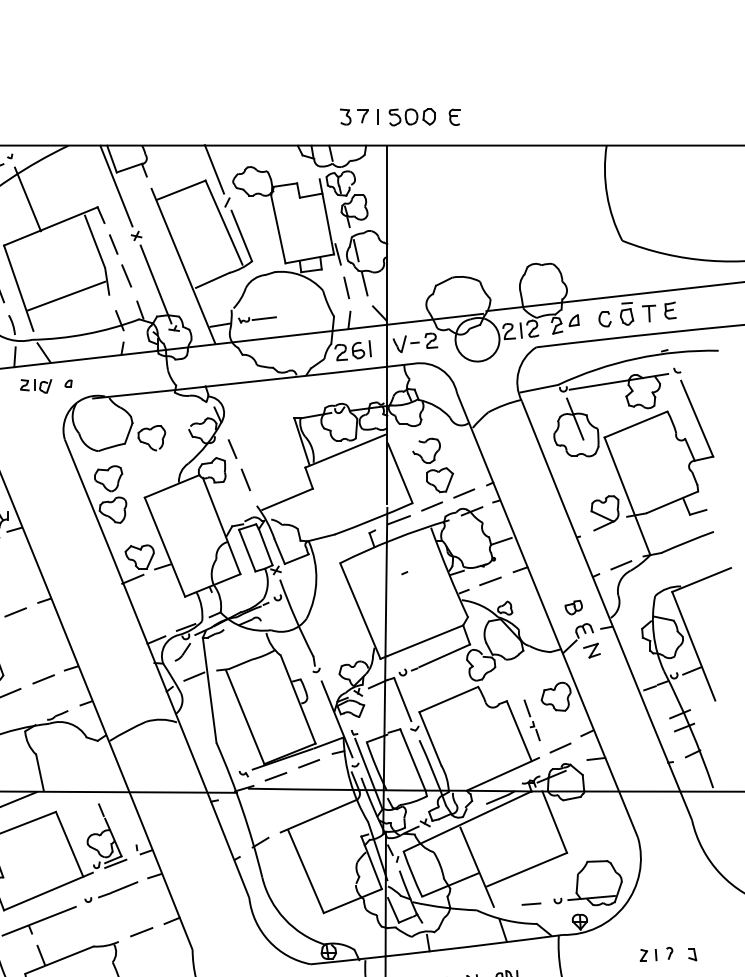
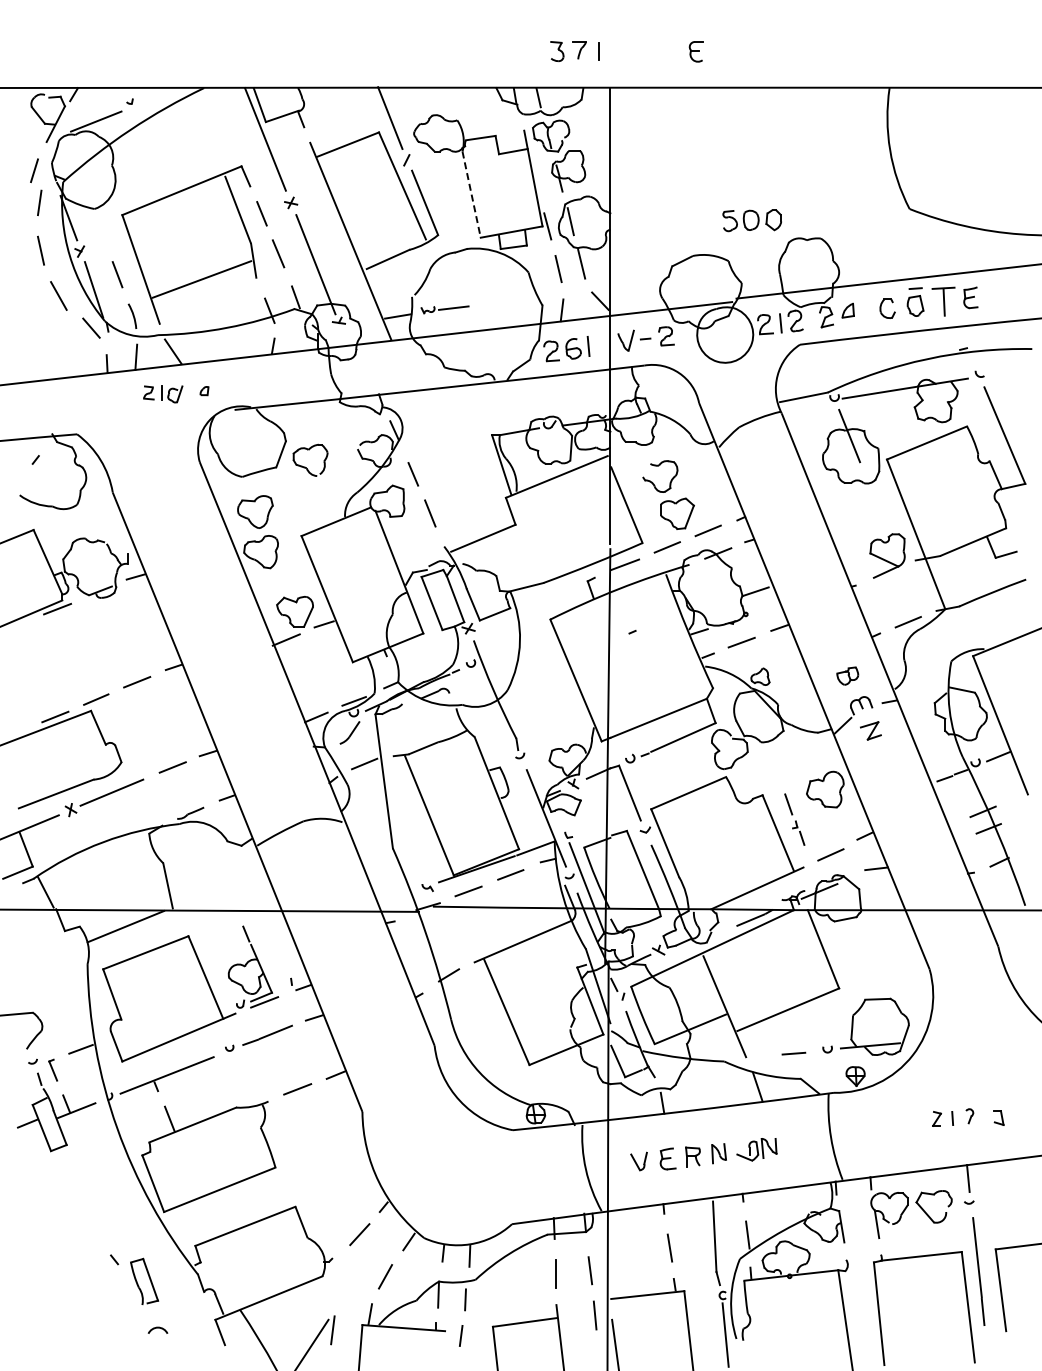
part: (411, 117) -> (751, 220), moved
line: (27, 198) -> (152, 155), removed
line: (278, 230) -> (471, 195), solid -> dashed
part: (648, 313) -> (943, 301), size x1.4

